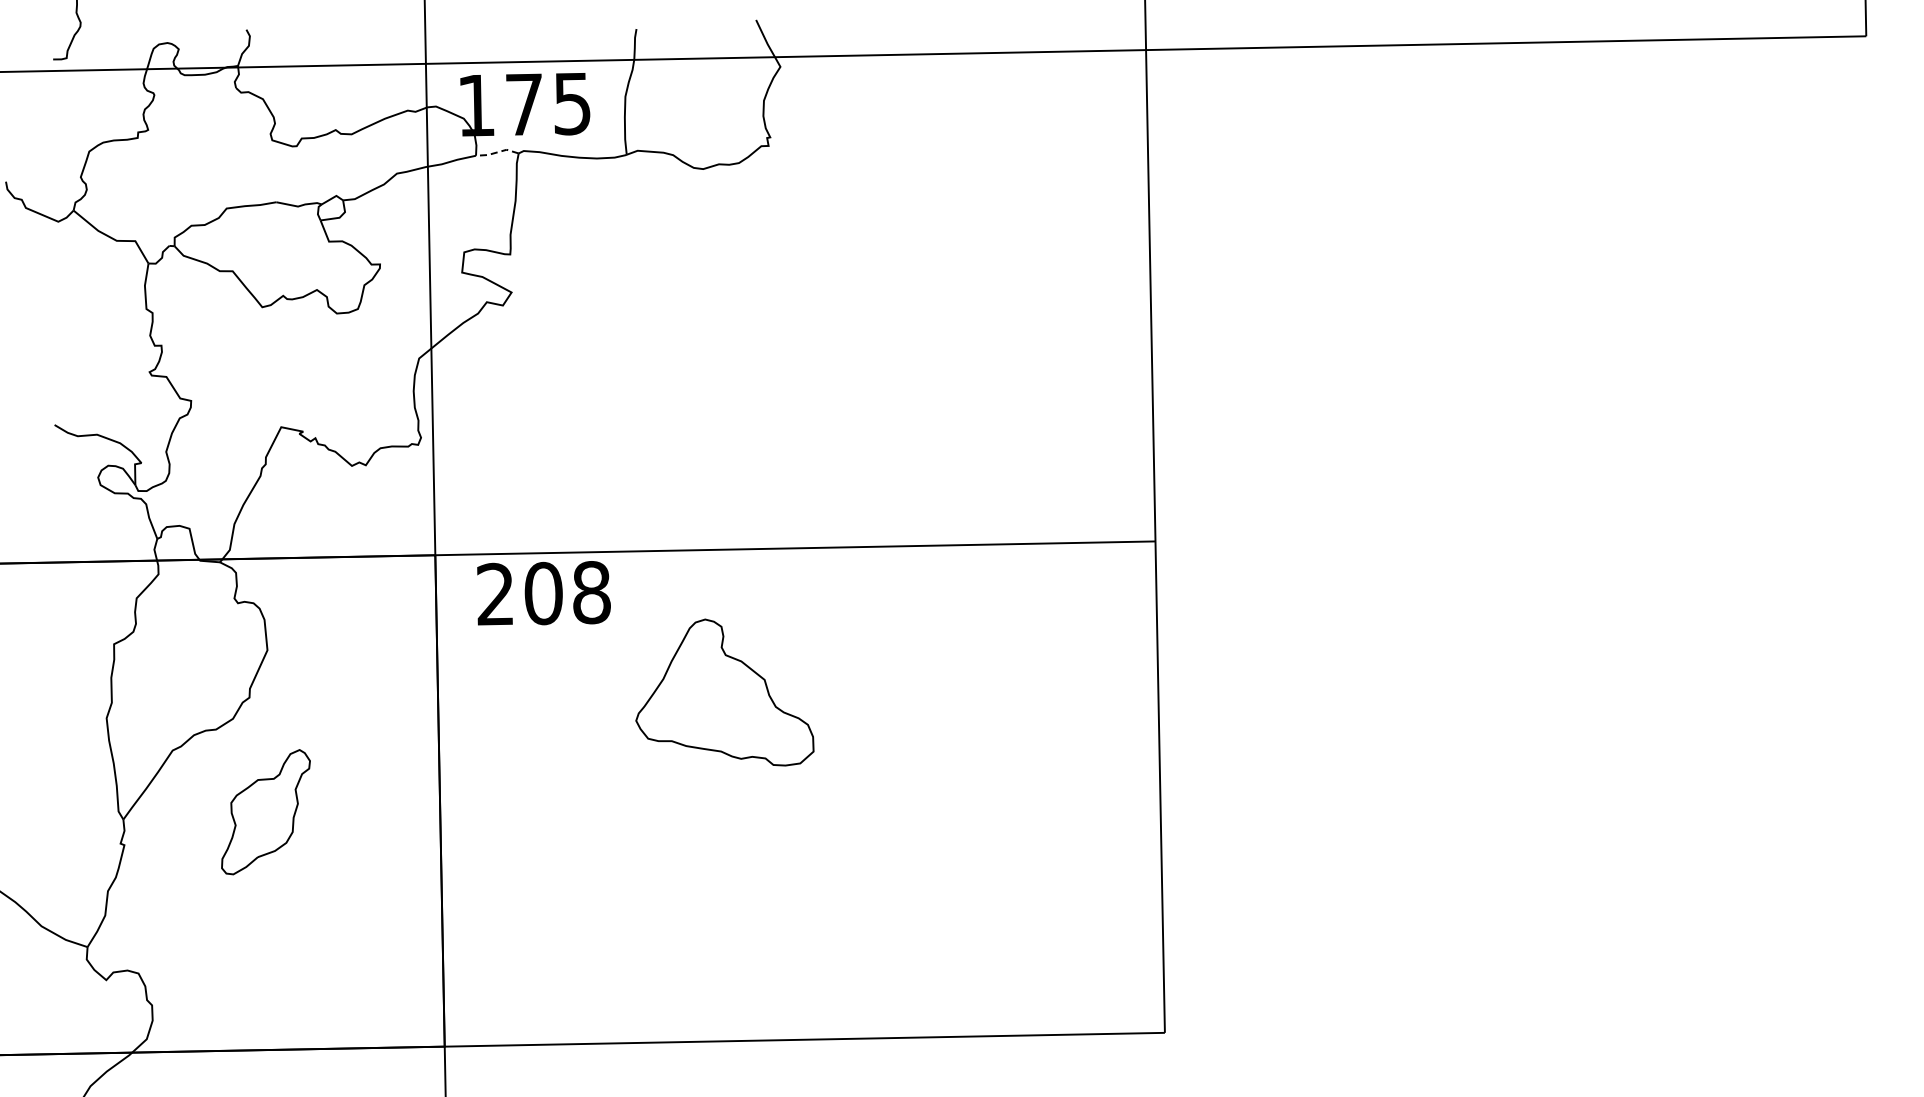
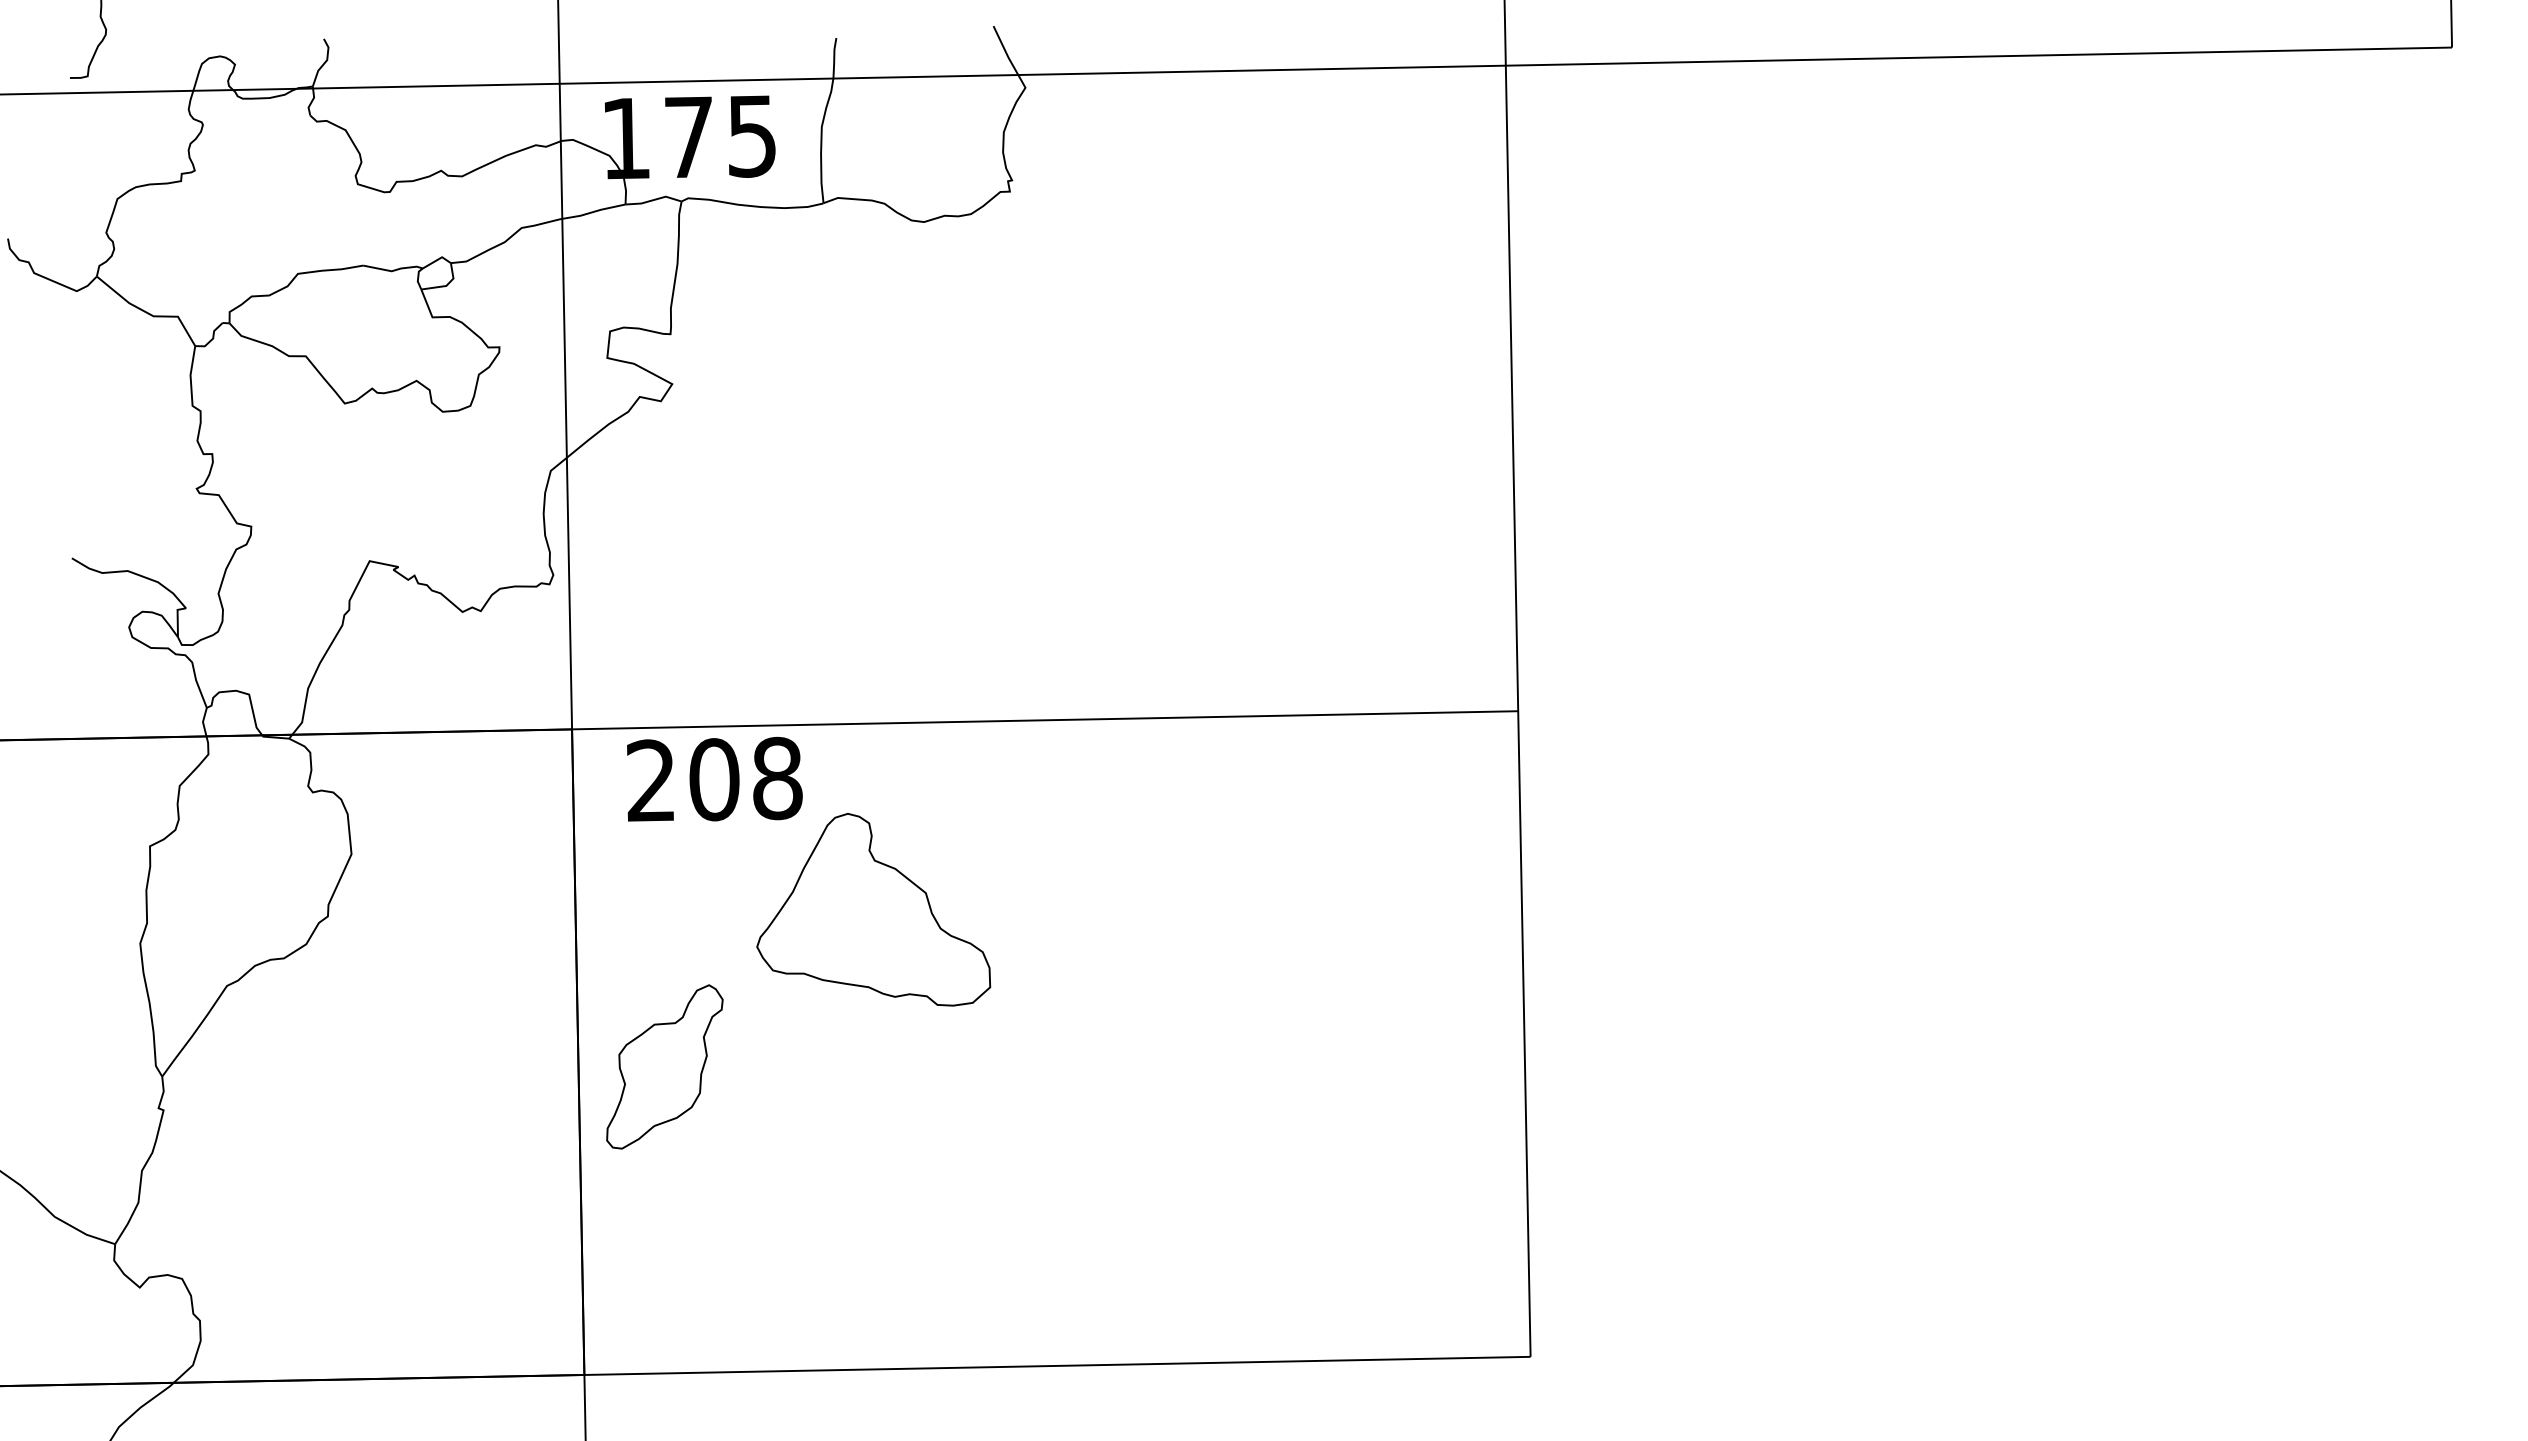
line: (497, 152) -> (653, 200), dashed -> solid
part: (724, 692) -> (873, 909), moved
part: (265, 812) -> (664, 1067), moved

